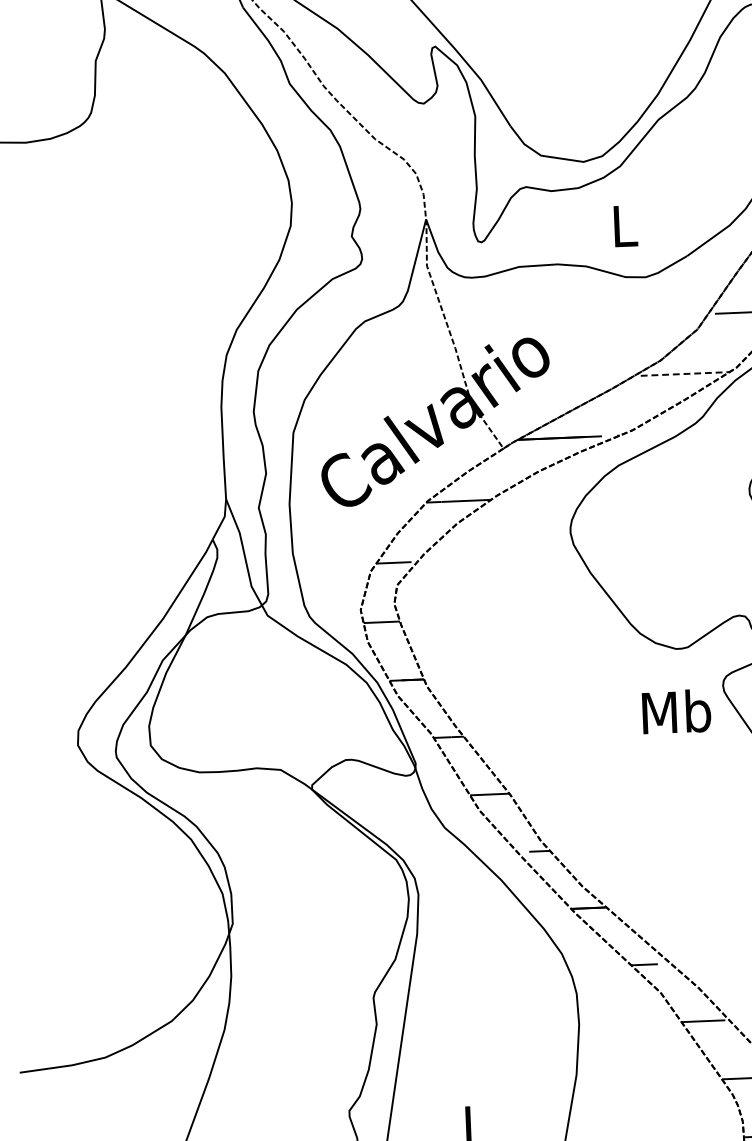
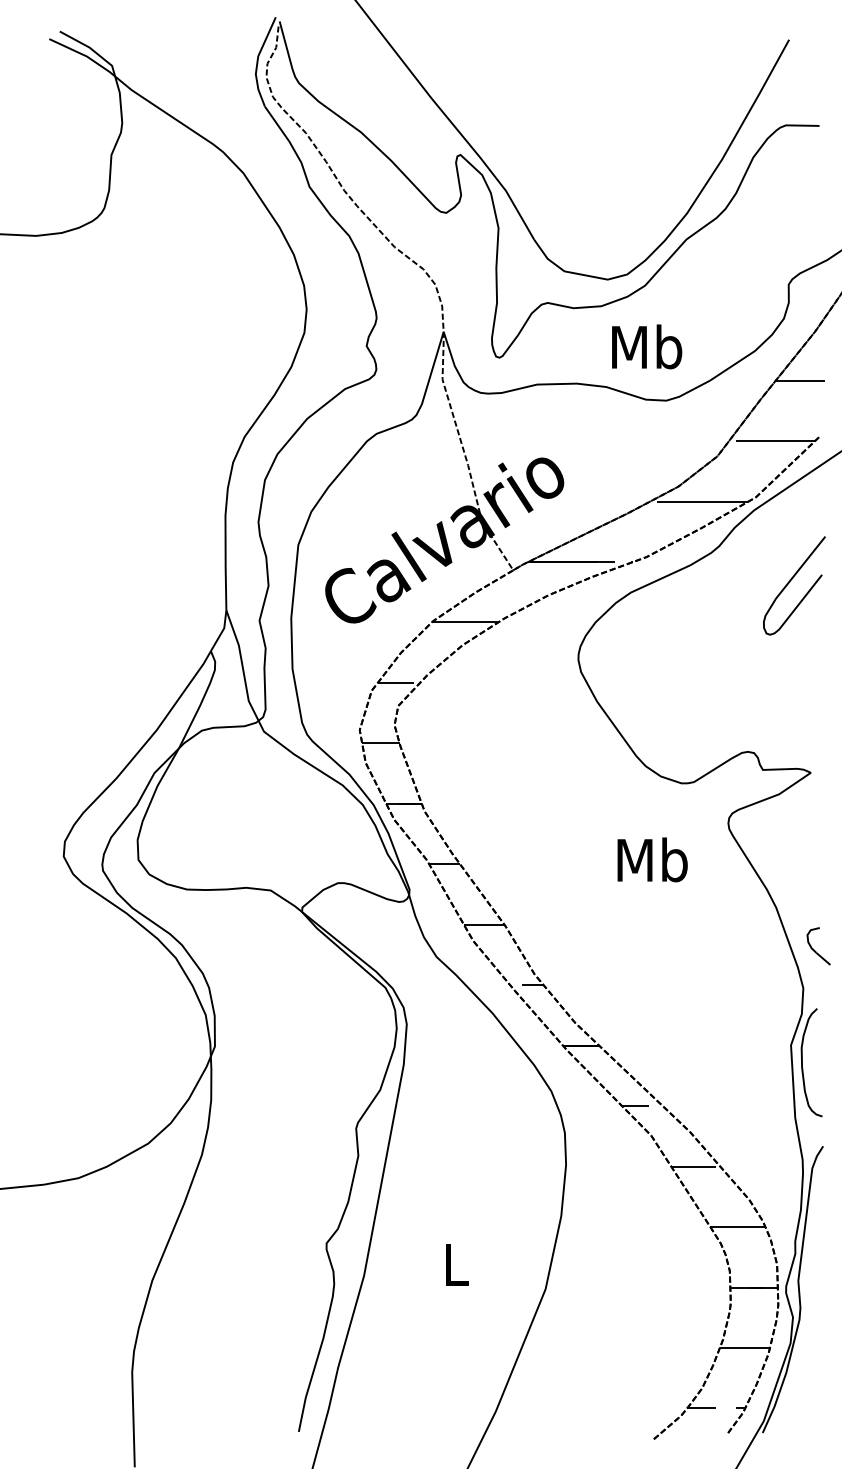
text: (624, 225) -> (647, 346), L -> Mb
line: (684, 373) -> (702, 501), dashed -> solid
text: (676, 711) -> (652, 859), moved

